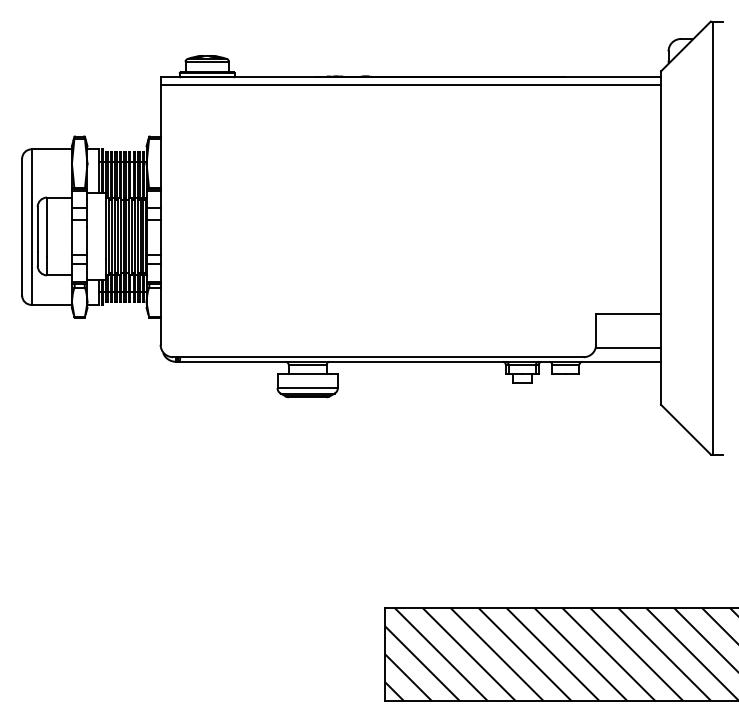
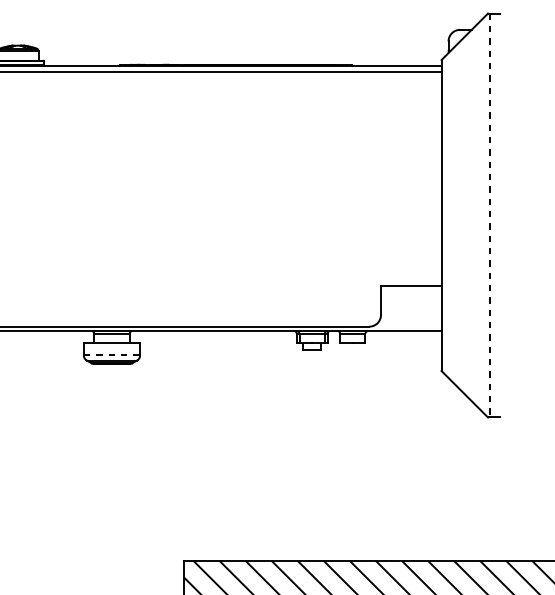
line: (712, 238) -> (489, 215), solid -> dashed
line: (628, 347) -> (411, 317), removed
line: (308, 388) -> (112, 355), solid -> dashed

